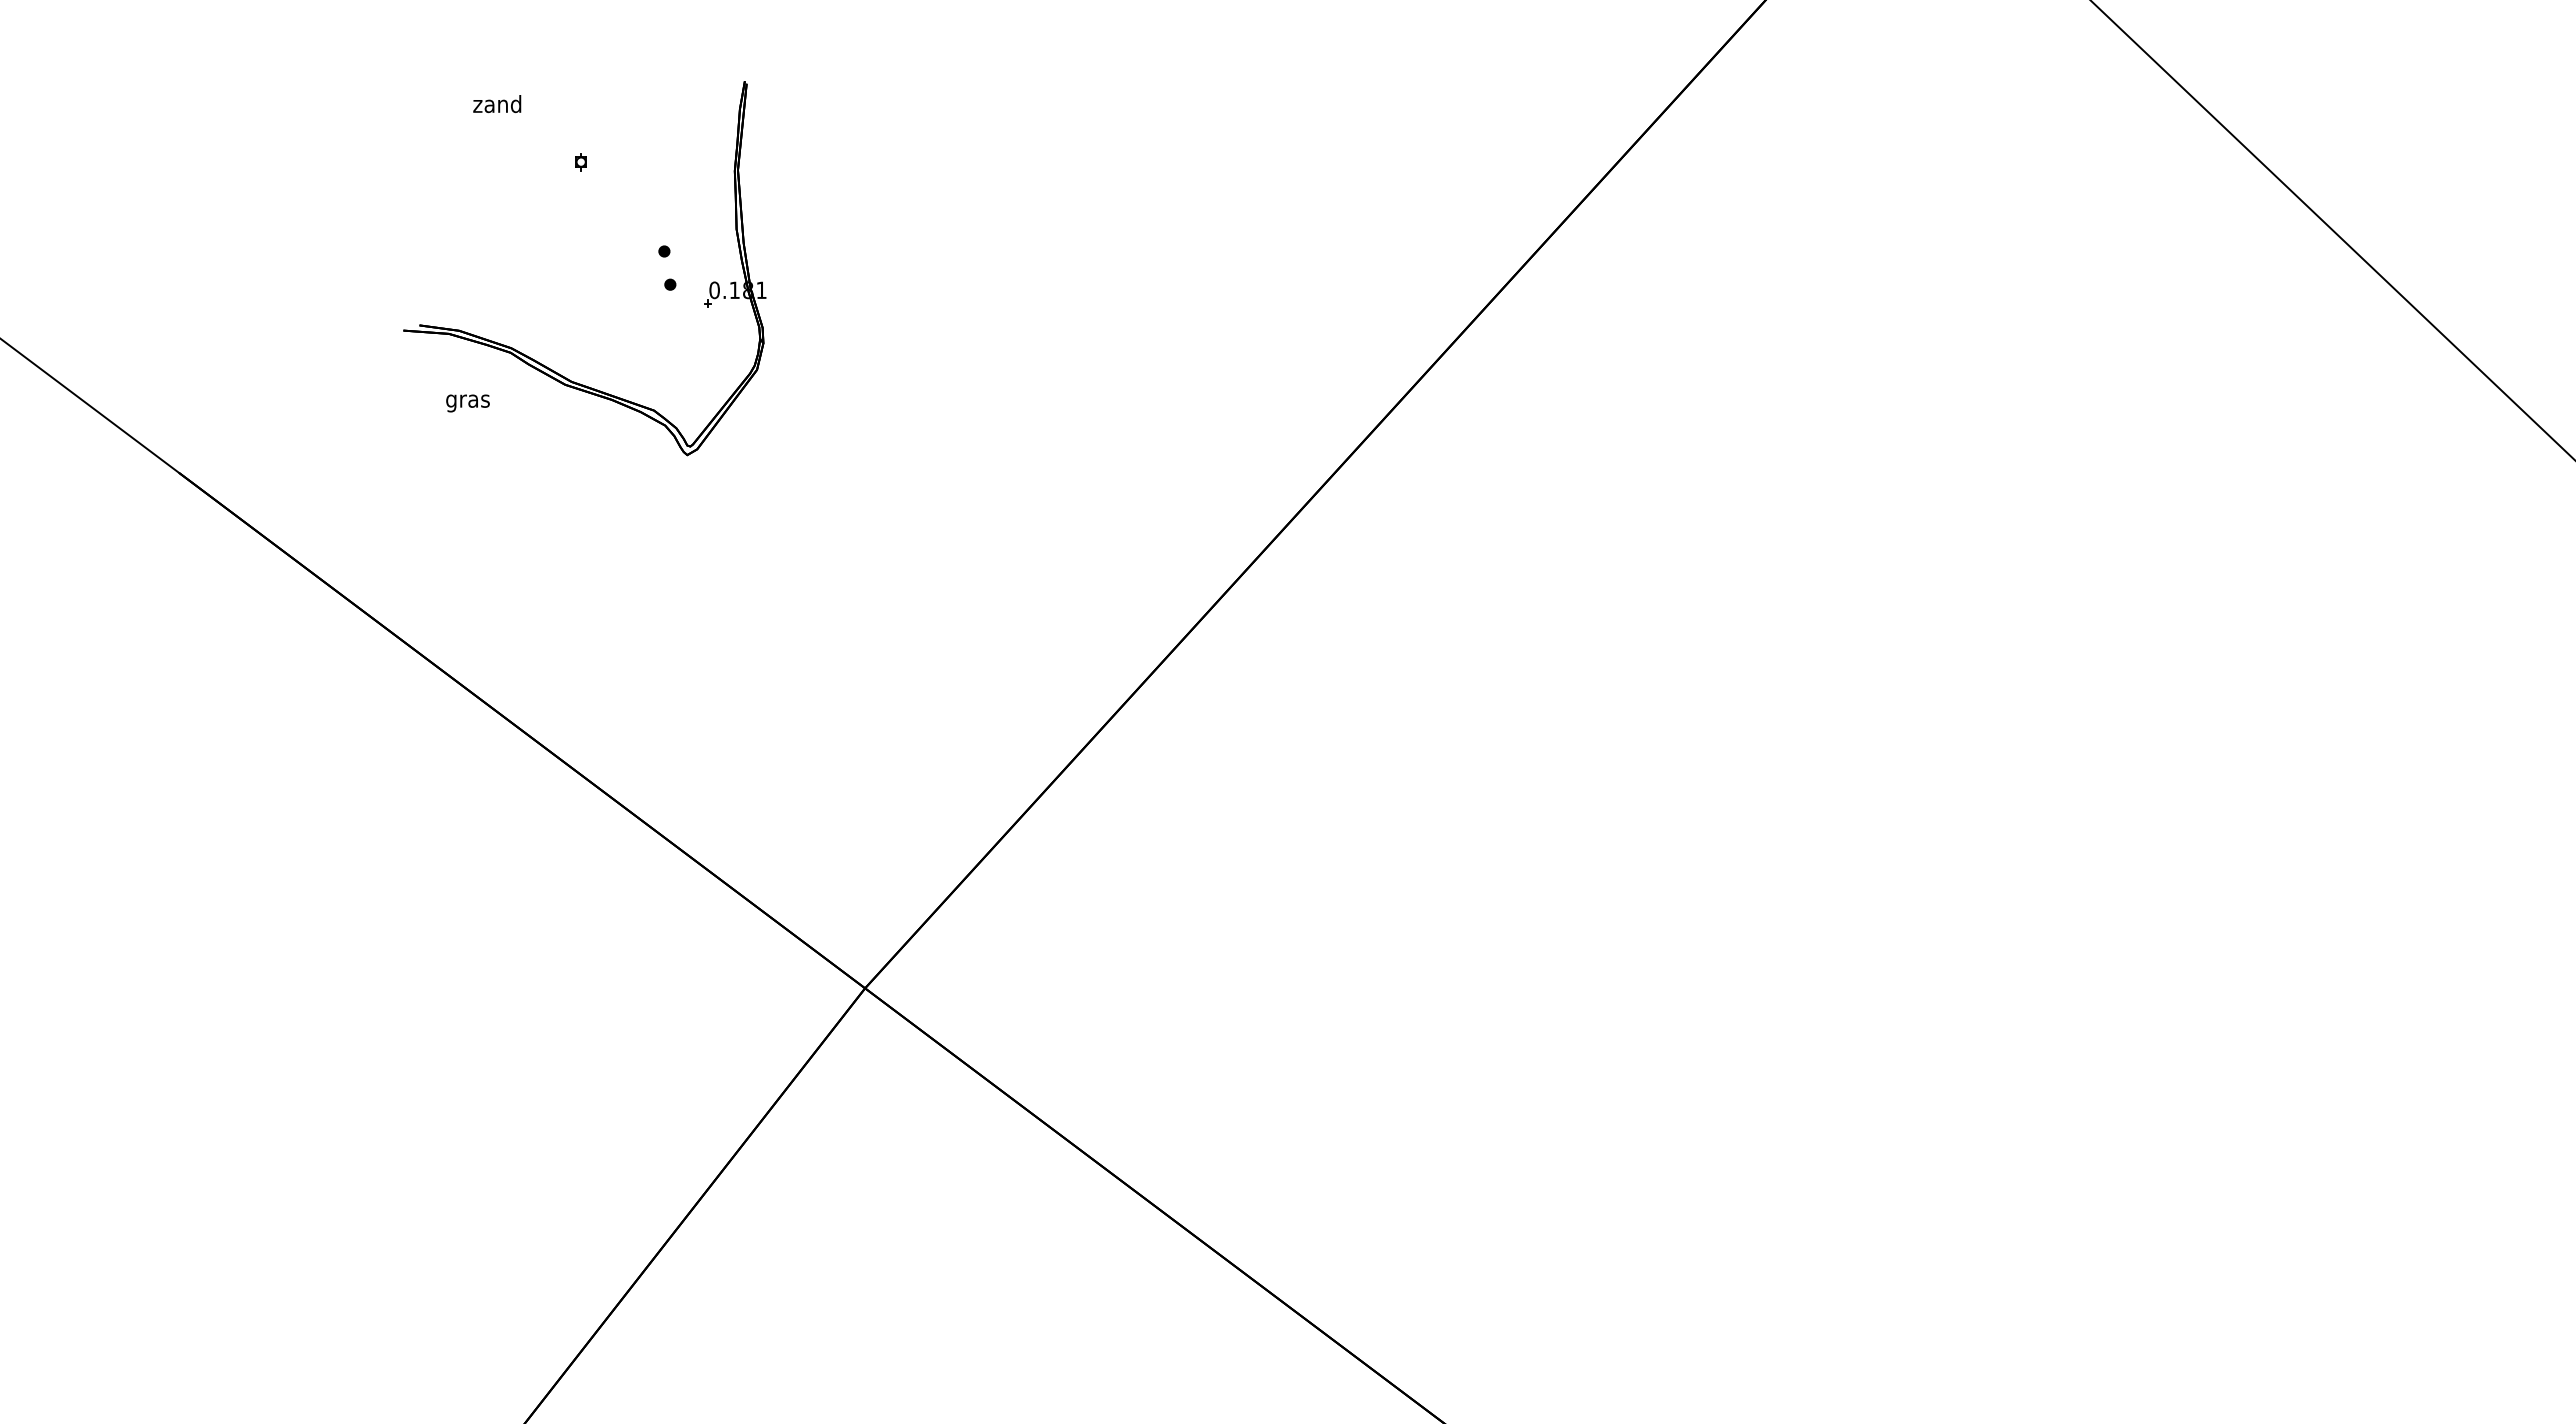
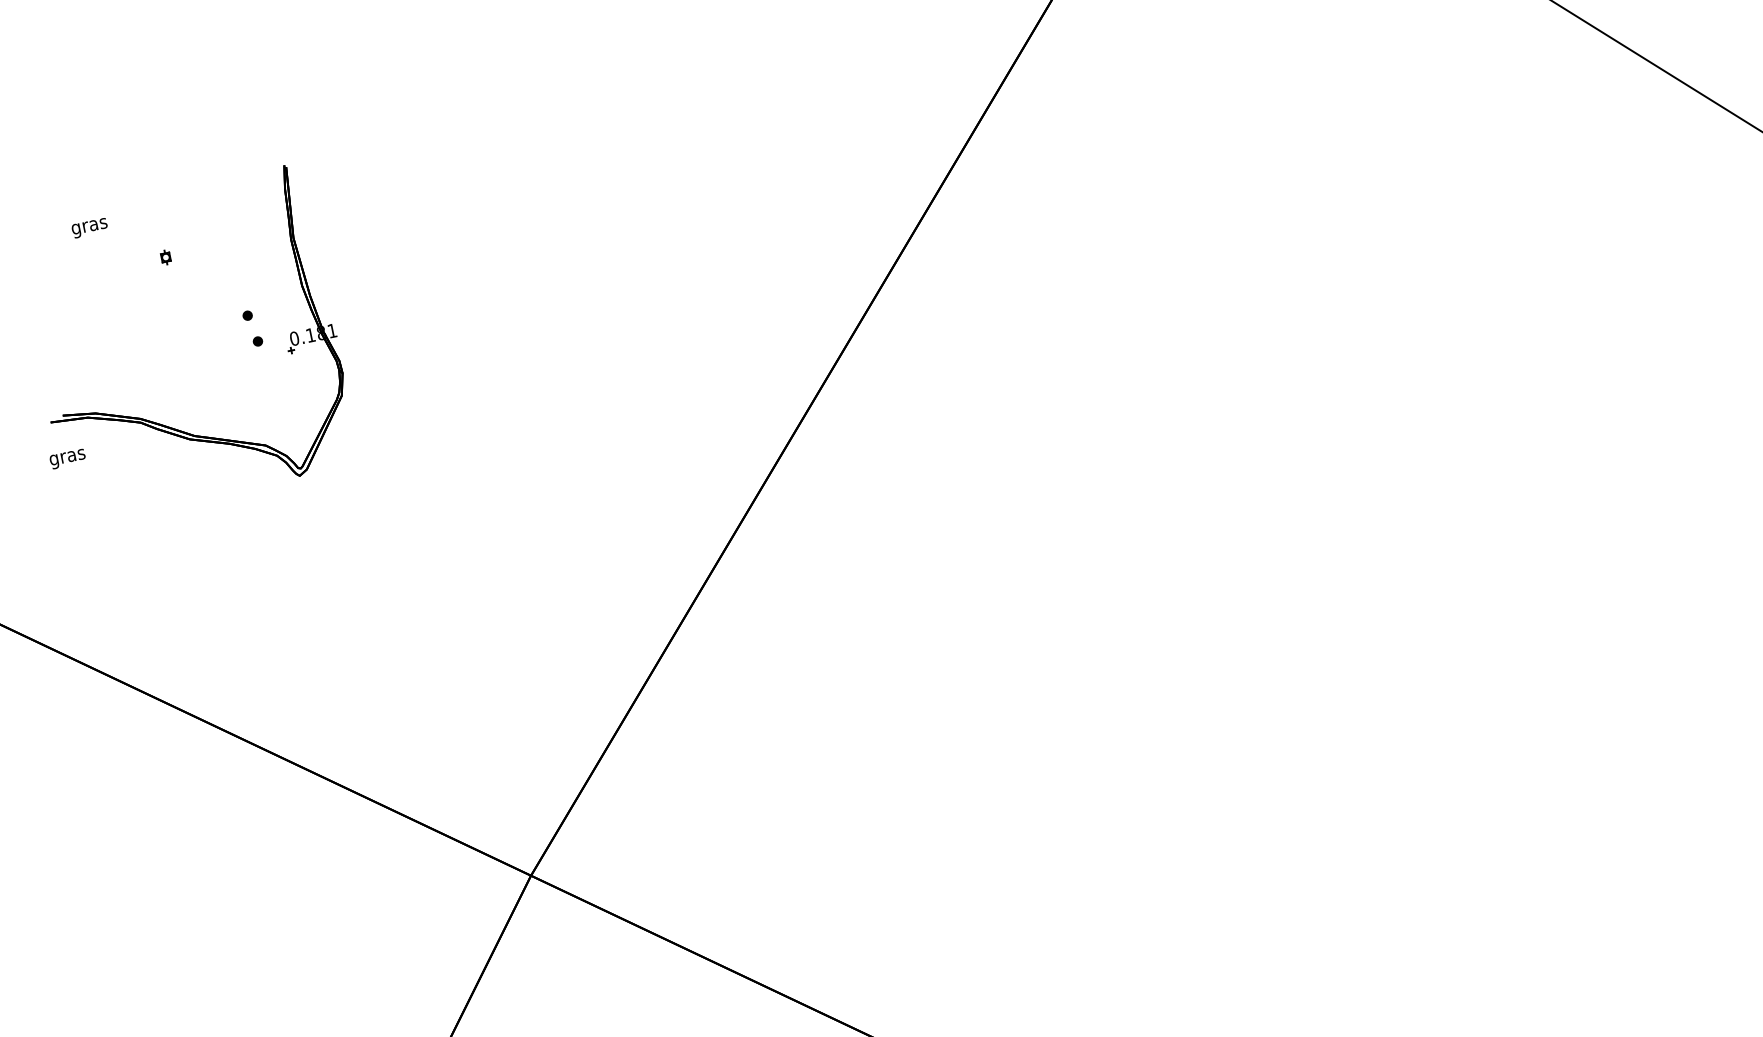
text: (497, 106) -> (89, 226), zand -> gras
text: (467, 403) -> (67, 459), moved

